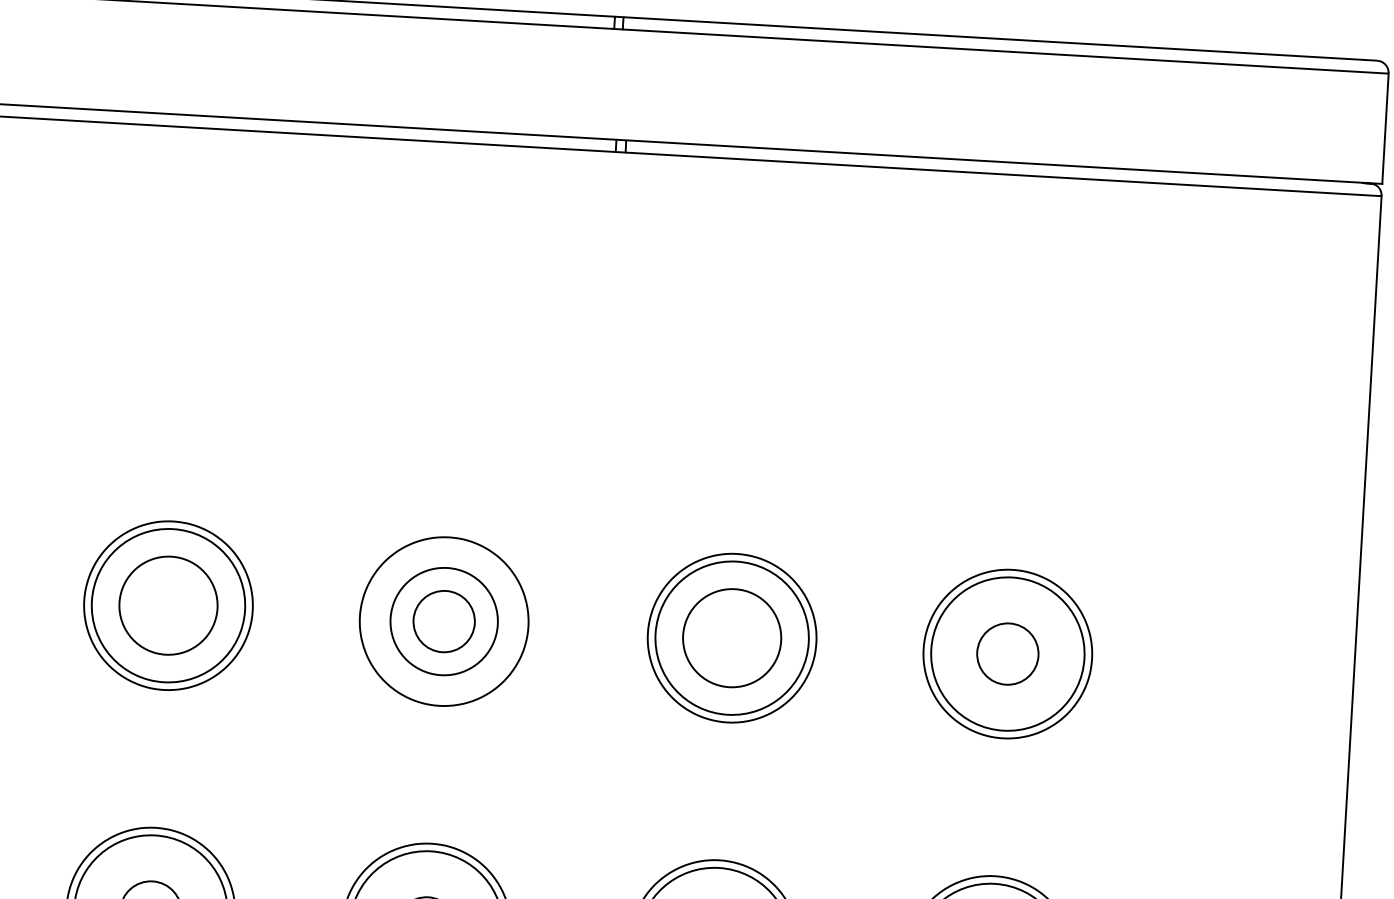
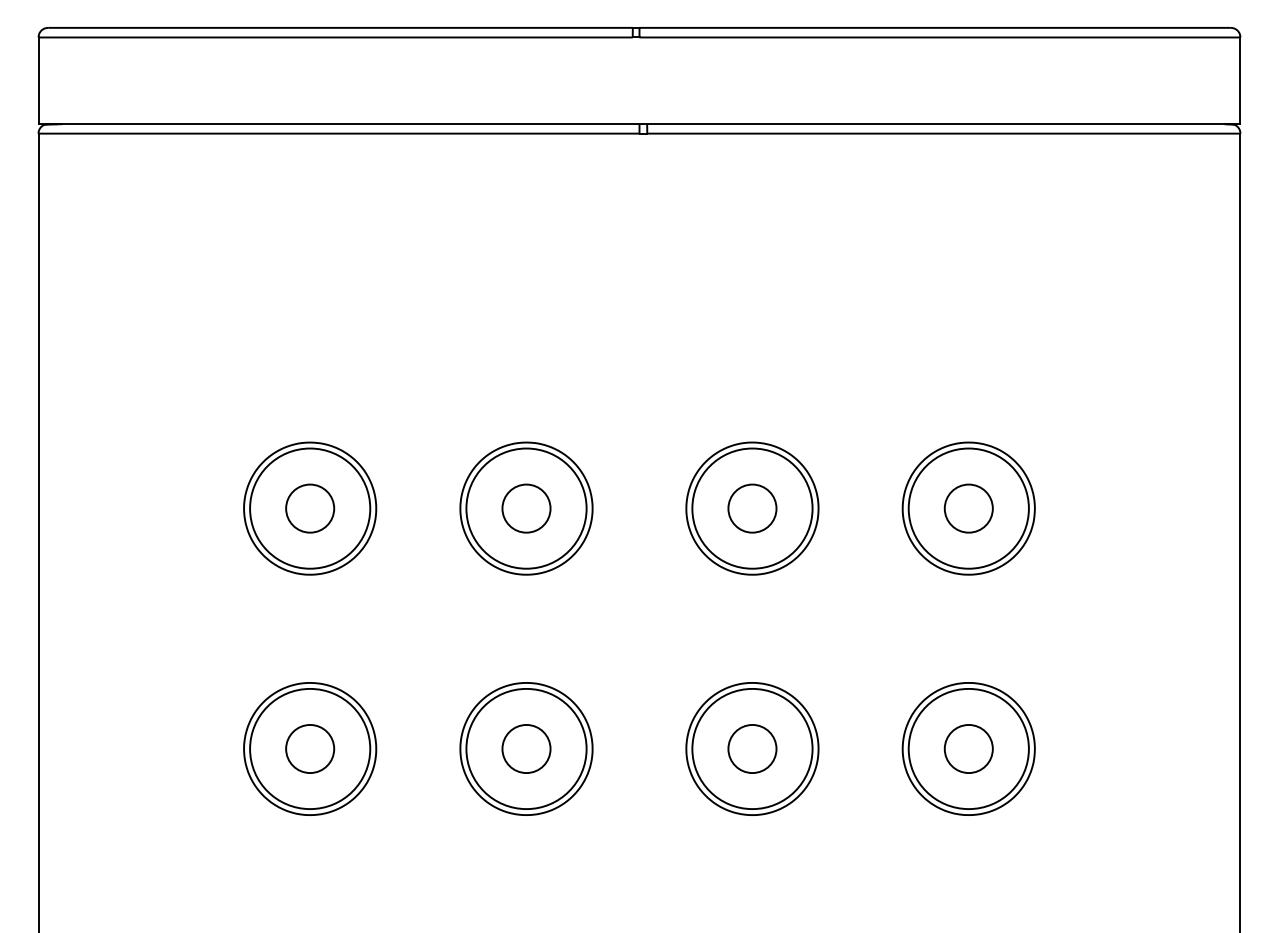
circle: (168, 605) -> (310, 508), size x0.62
circle: (444, 621) -> (526, 508), size x1.43
circle: (732, 638) -> (752, 508), size x0.62

